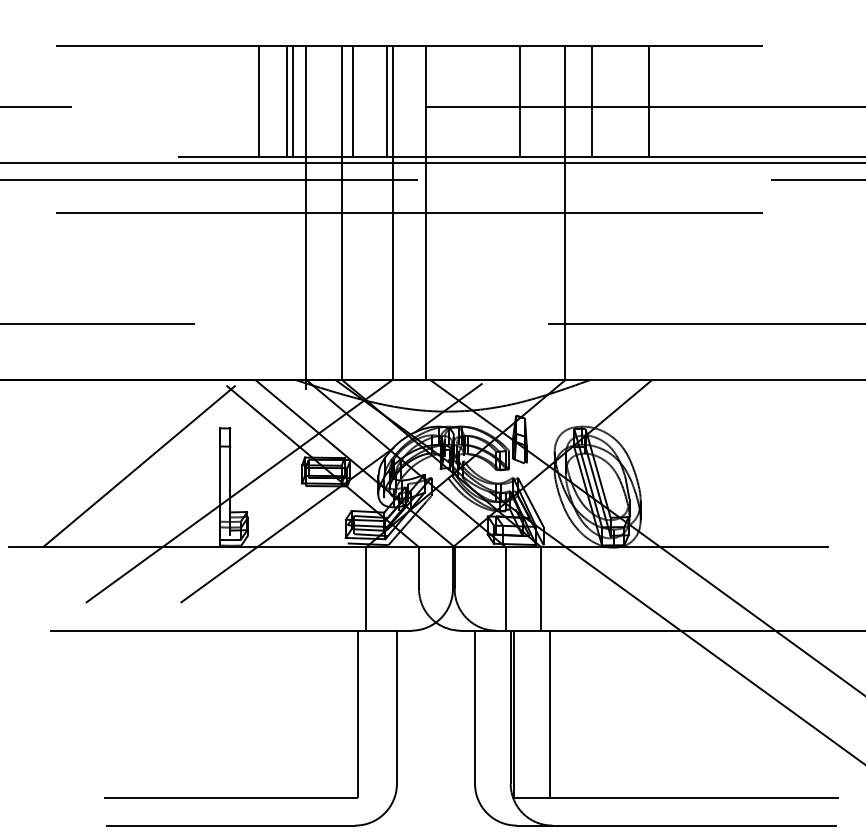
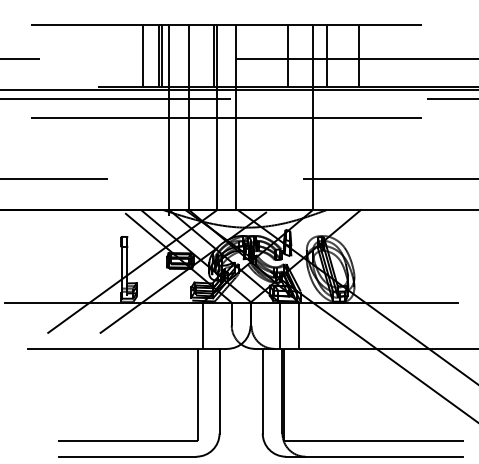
line: (353, 100) -> (195, 55), removed
line: (138, 465) -> (76, 257), removed
line: (550, 713) -> (304, 394), removed

